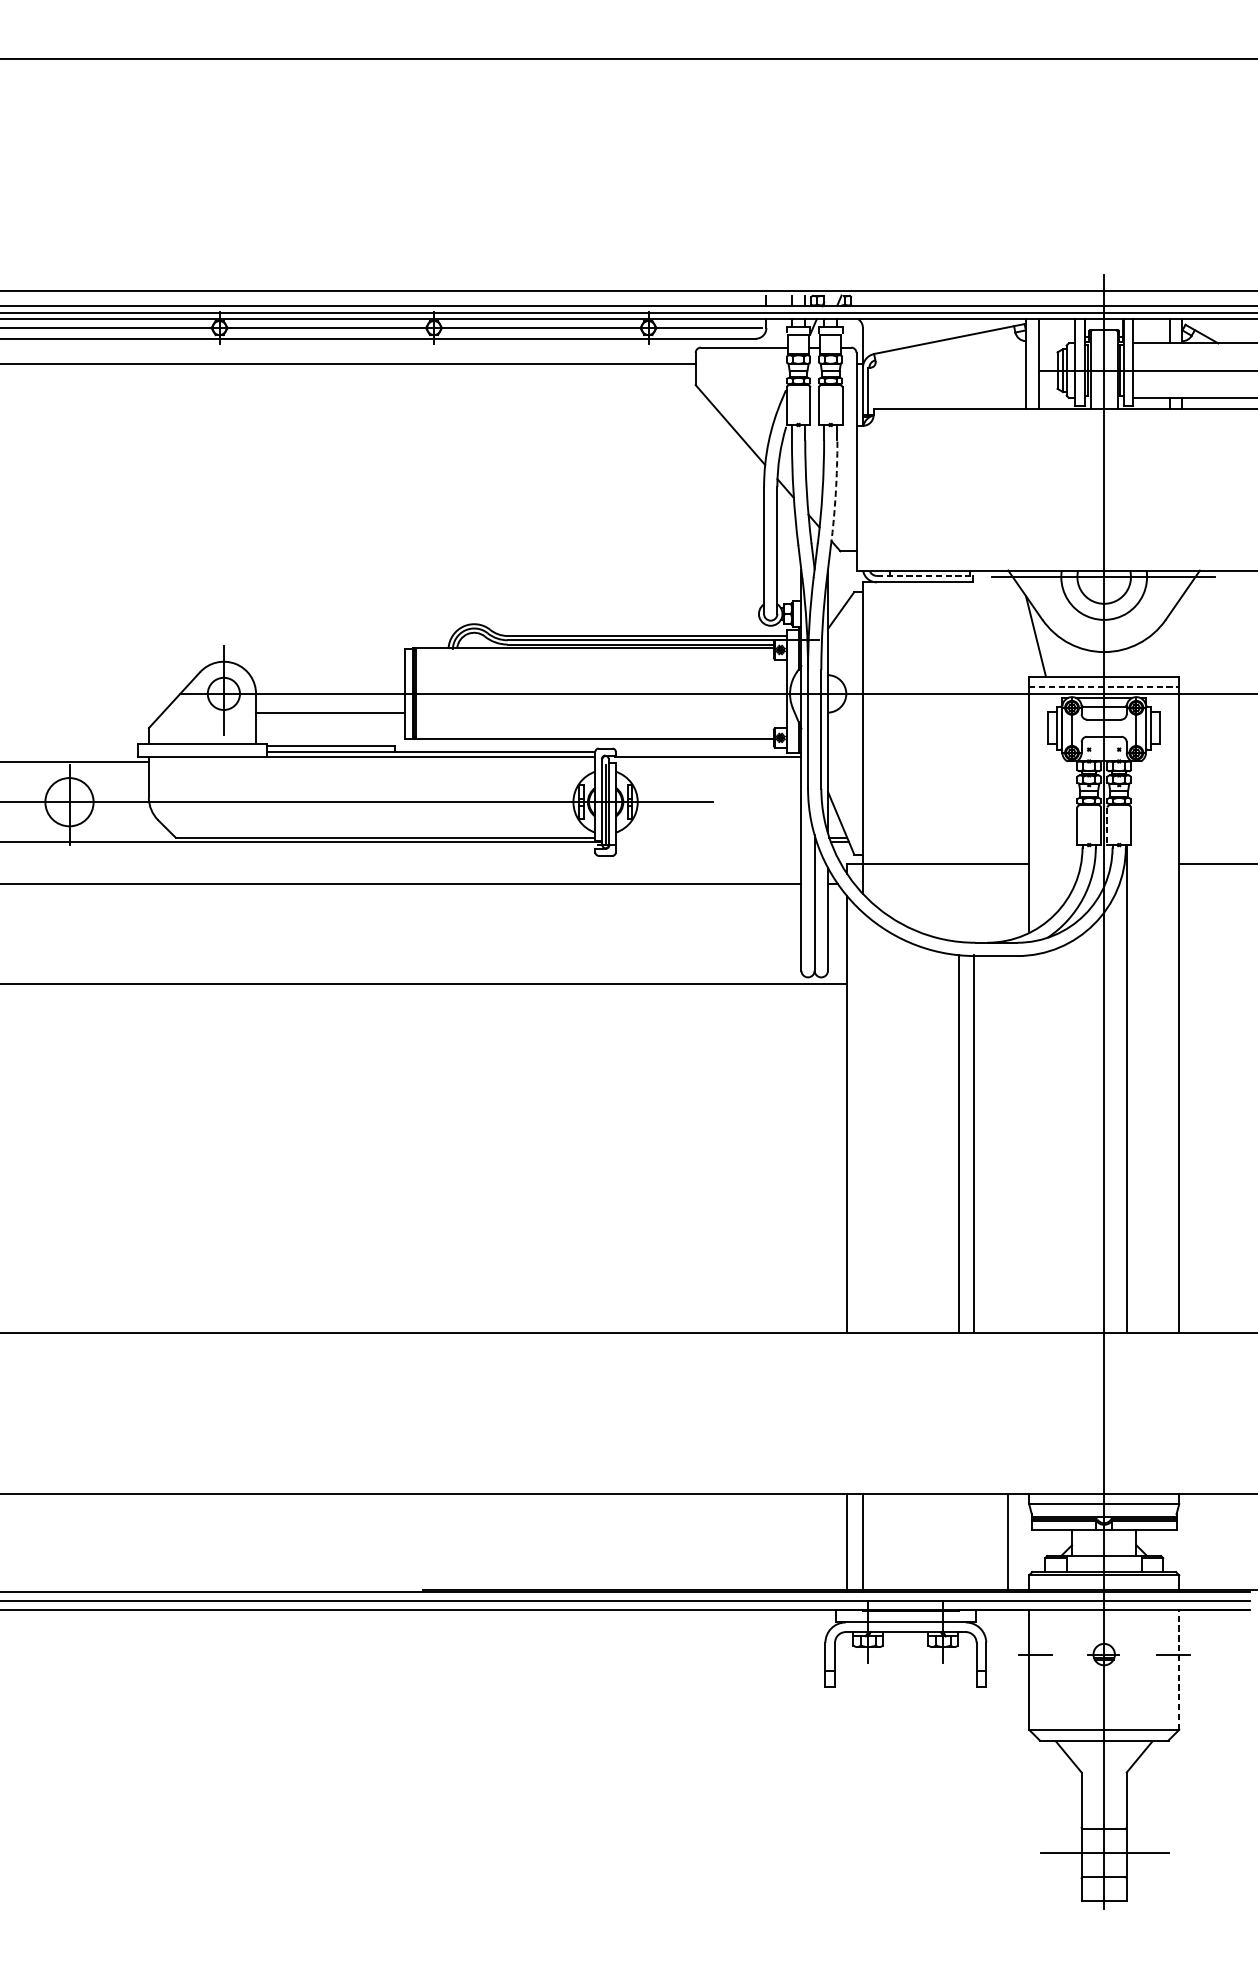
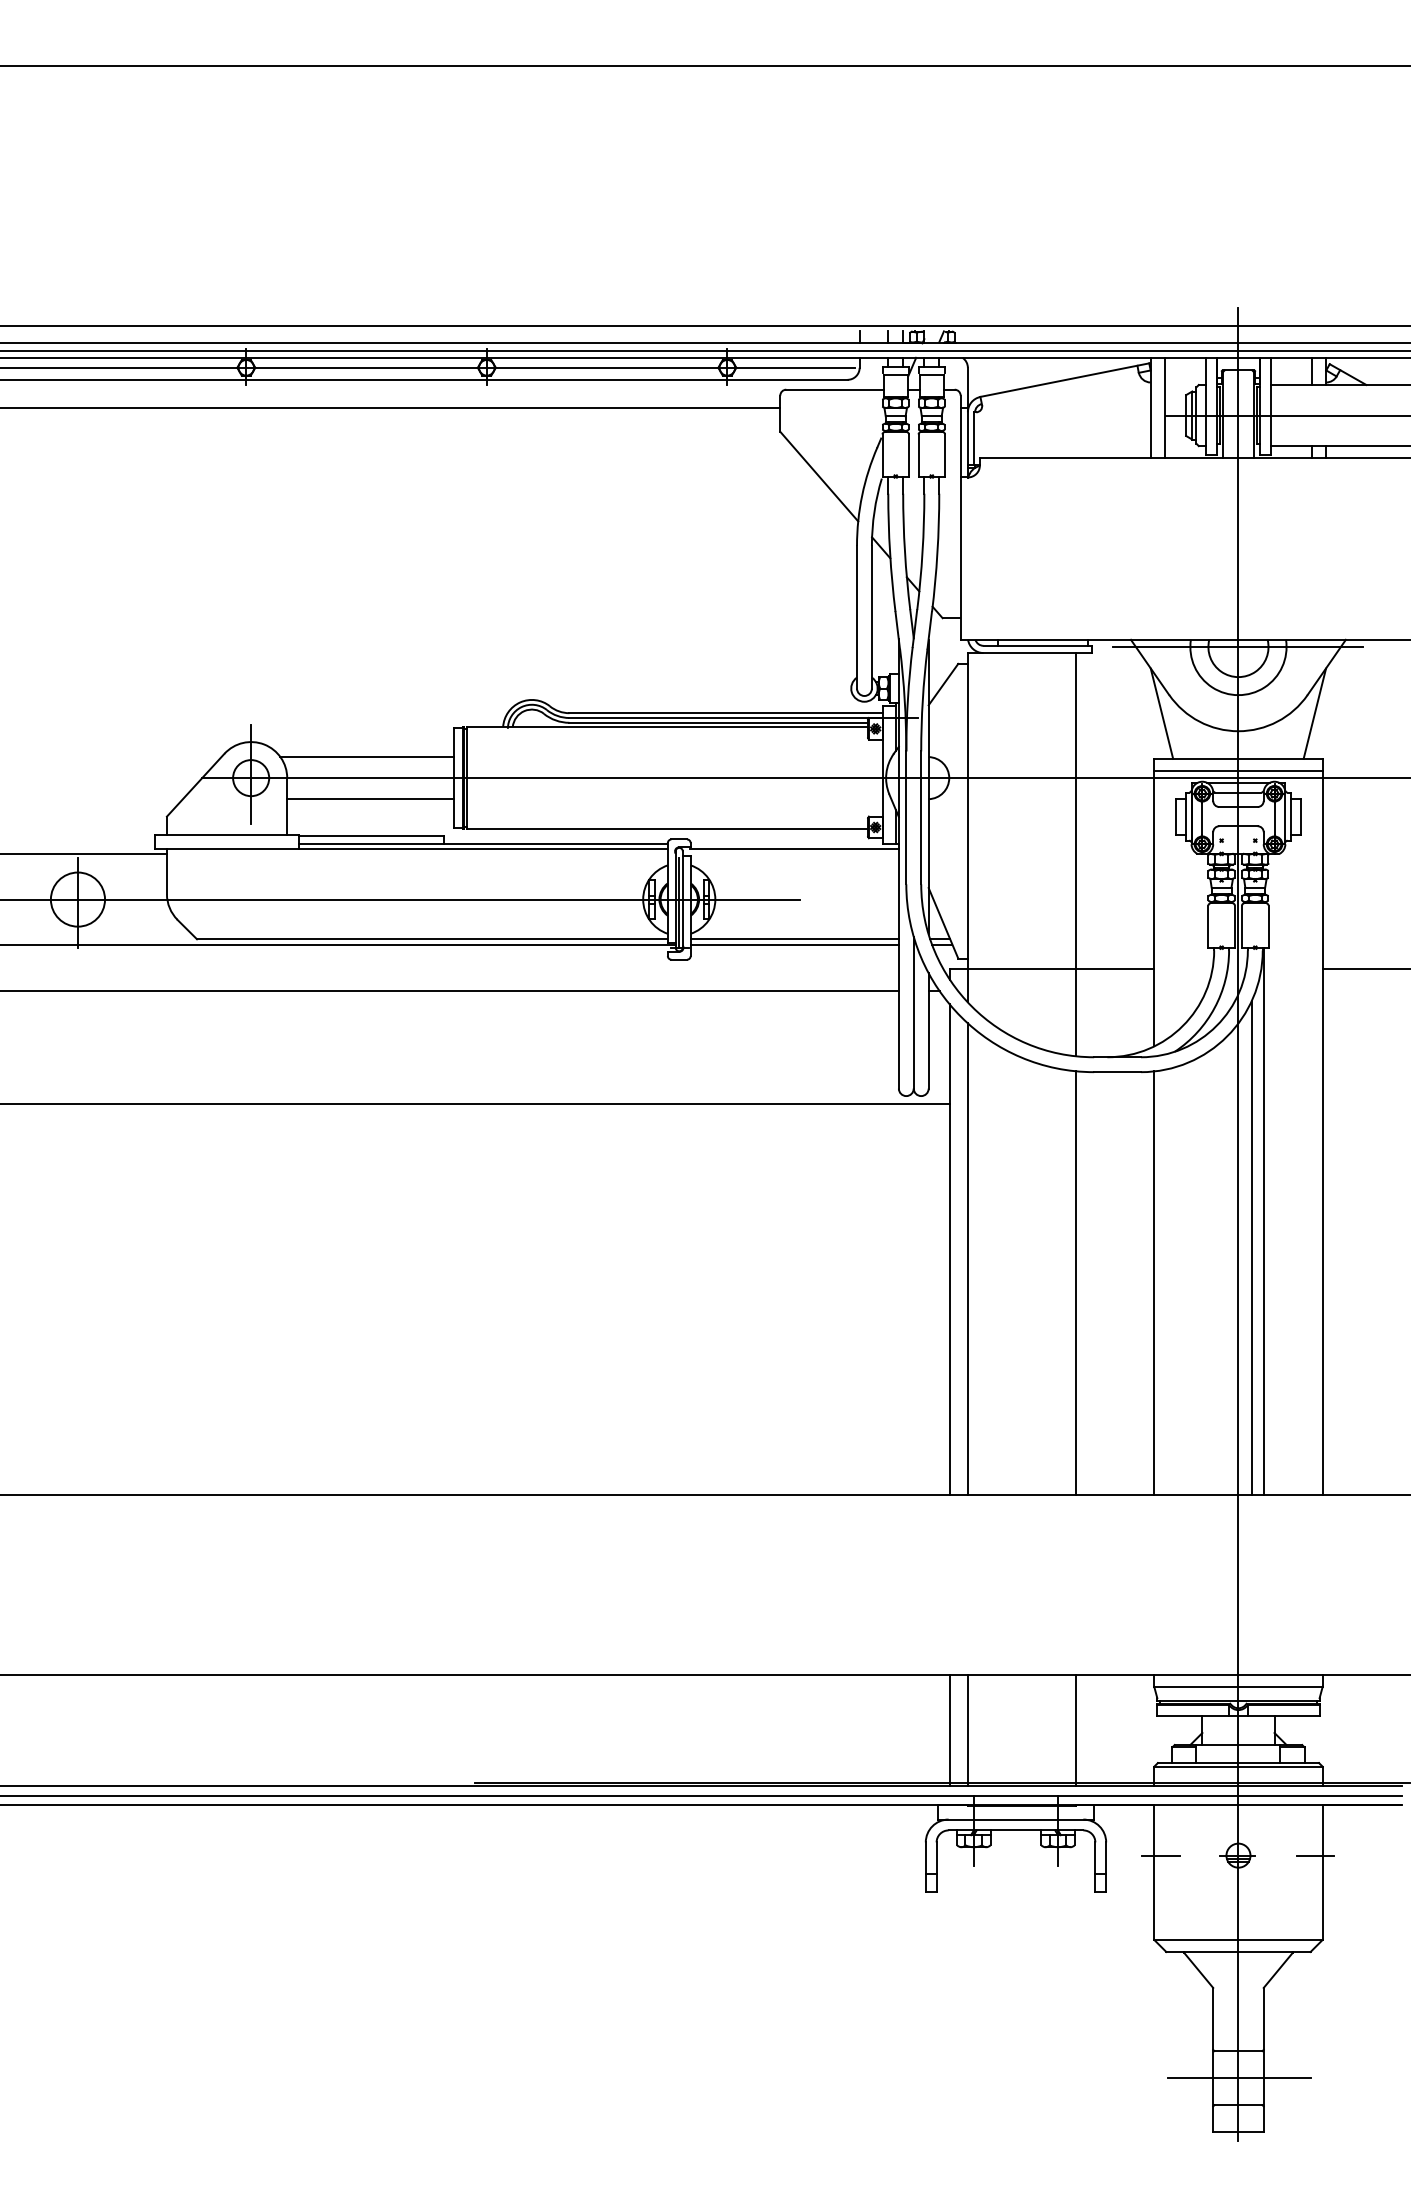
arc: (835, 492) -> (937, 552), dashed -> solid
line: (925, 575) -> (1038, 645), dashed -> solid
line: (1171, 636) -> (1314, 713), added
line: (327, 675) -> (367, 757), added
line: (1104, 687) -> (1238, 770), dashed -> solid
line: (959, 761) -> (1076, 854), added
line: (1107, 827) -> (1242, 927), dashed -> solid
line: (708, 837) -> (794, 939), added
line: (708, 842) -> (794, 944), added
line: (1115, 1112) -> (1251, 1247), added
line: (862, 1122) -> (967, 1258), added
line: (974, 1143) -> (1154, 1282), moved
line: (1008, 1543) -> (1076, 1730), moved
line: (1179, 1669) -> (1322, 1872), dashed -> solid

